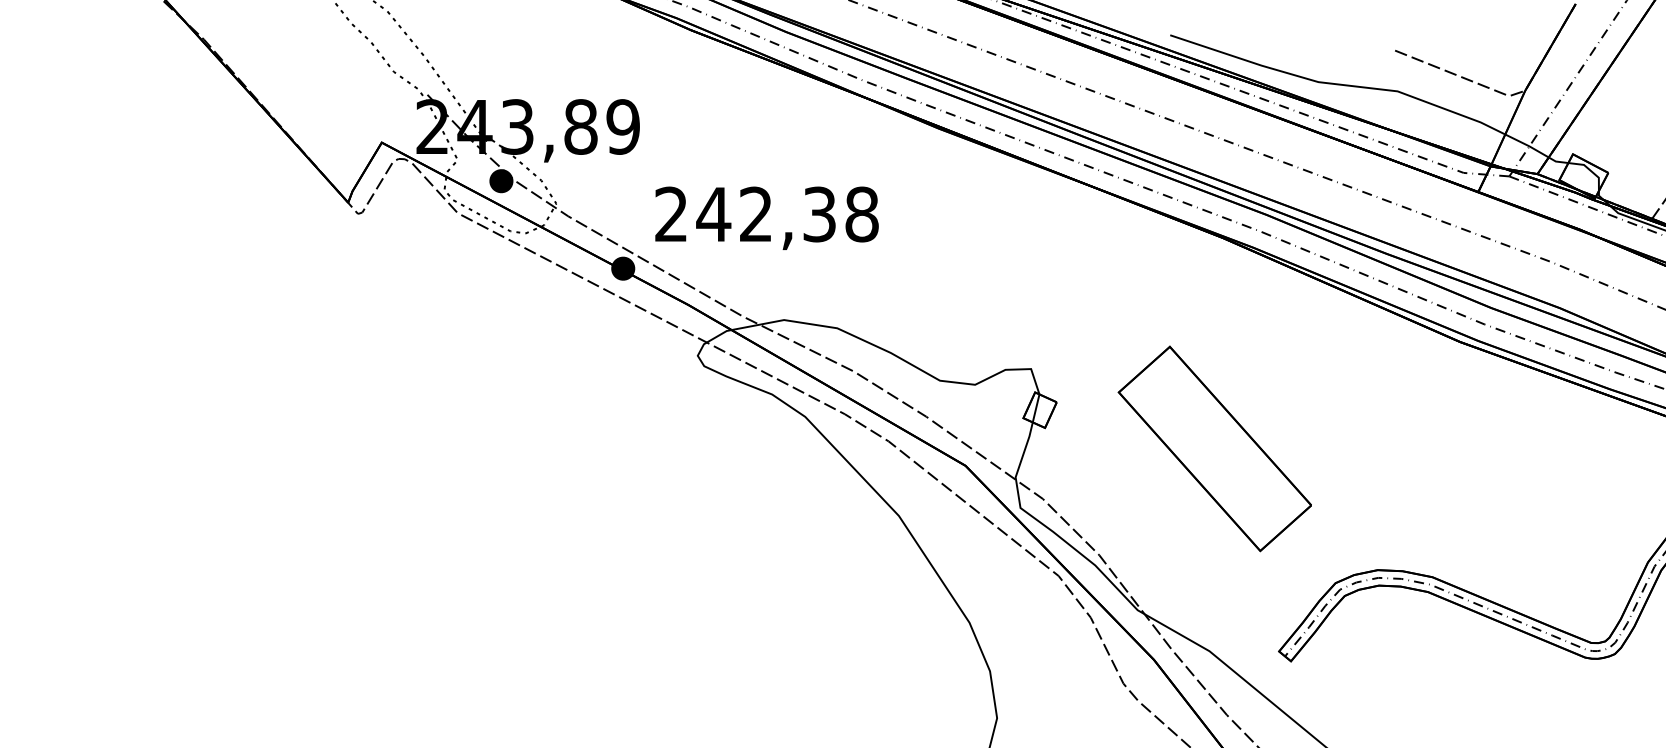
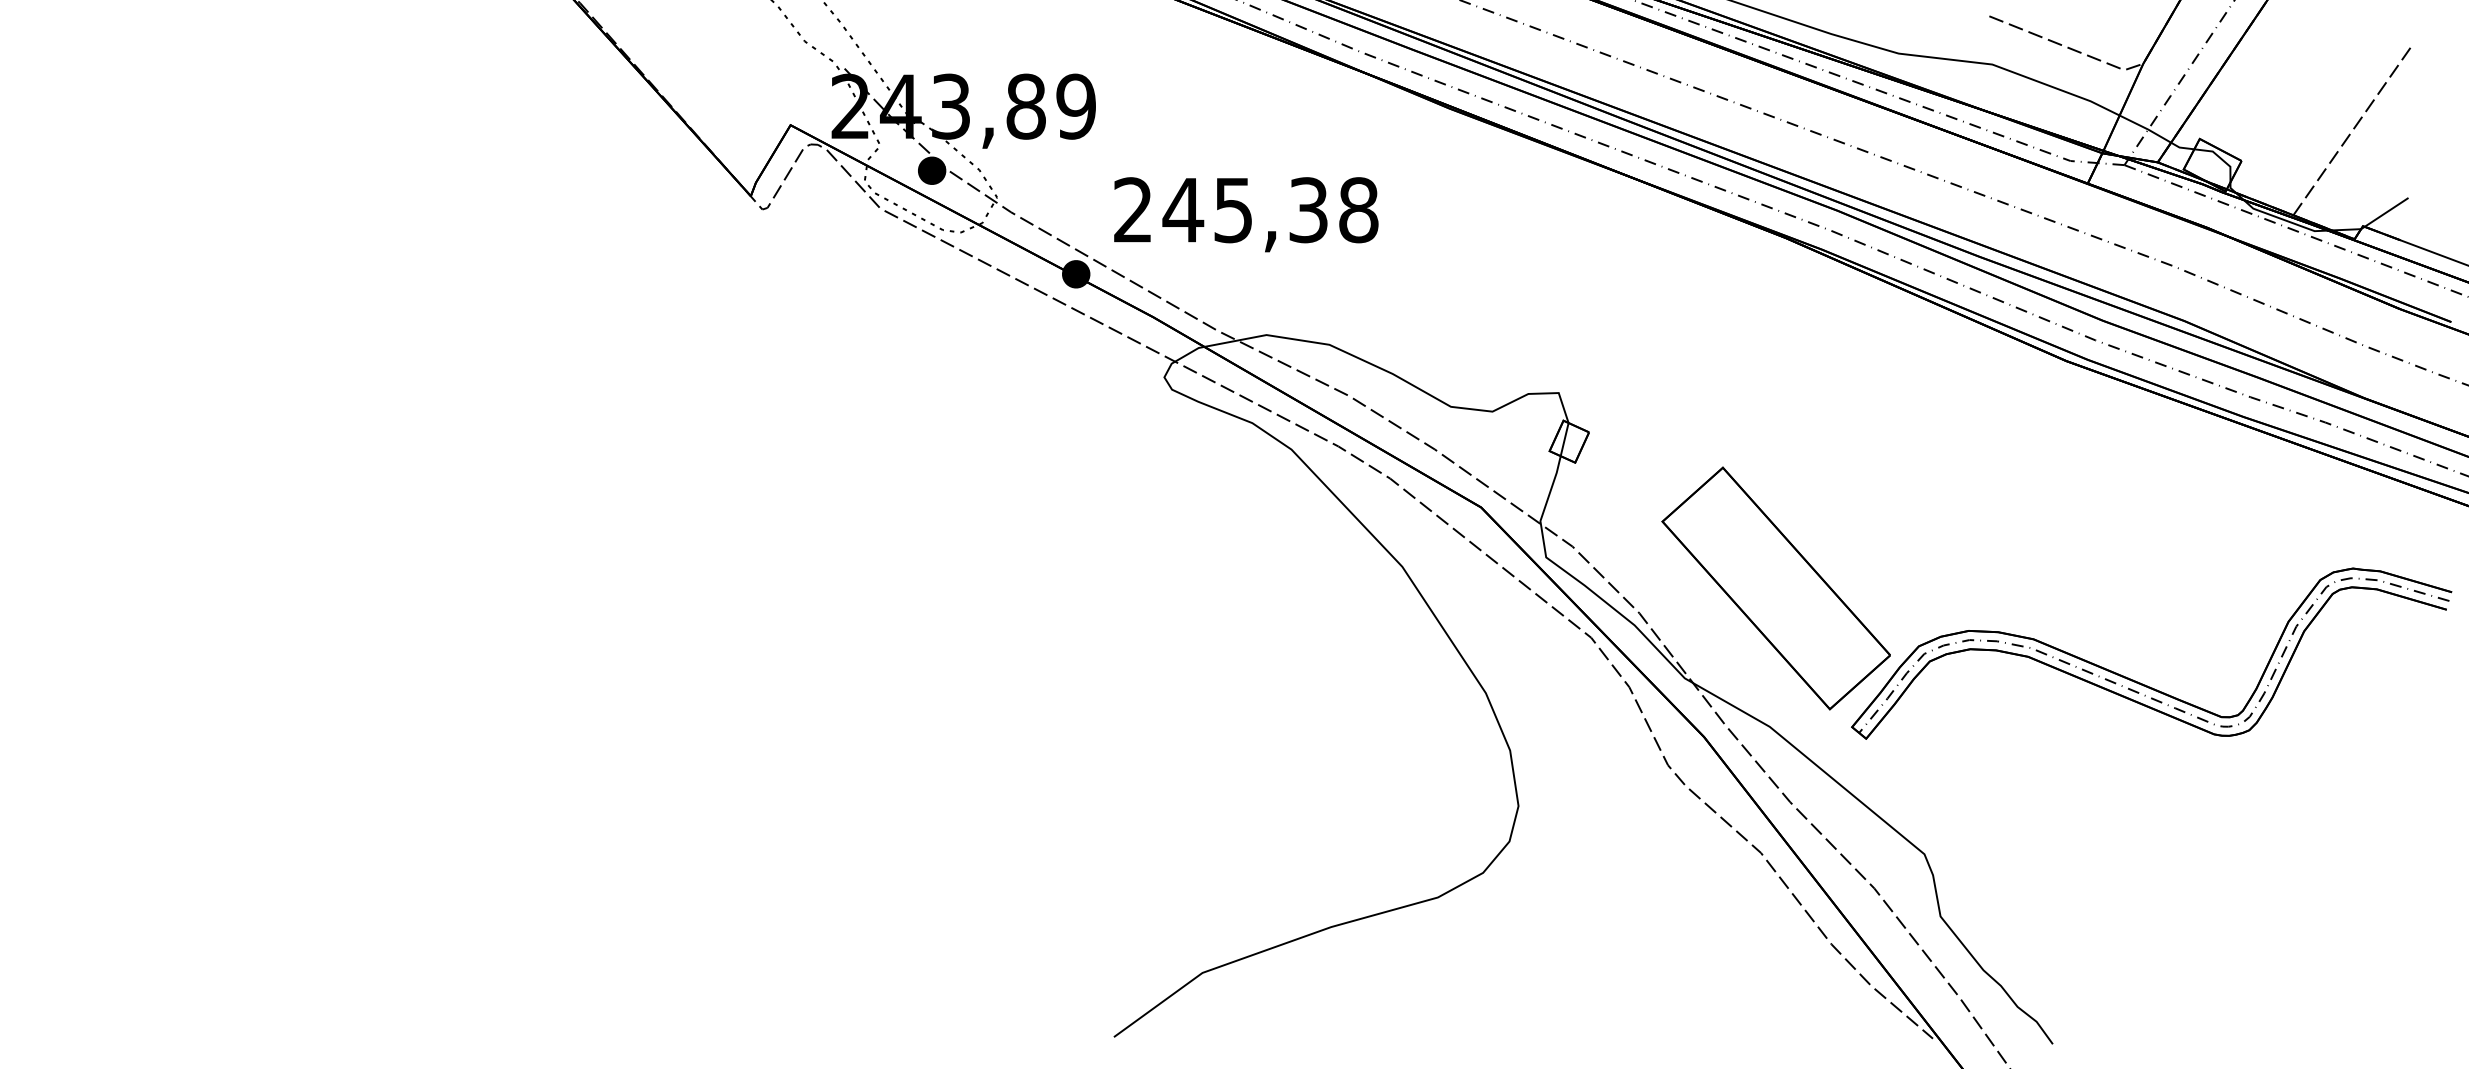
text: (755, 214) -> (1232, 210), 242,38 -> 245,38
part: (1214, 448) -> (1775, 588), moved

